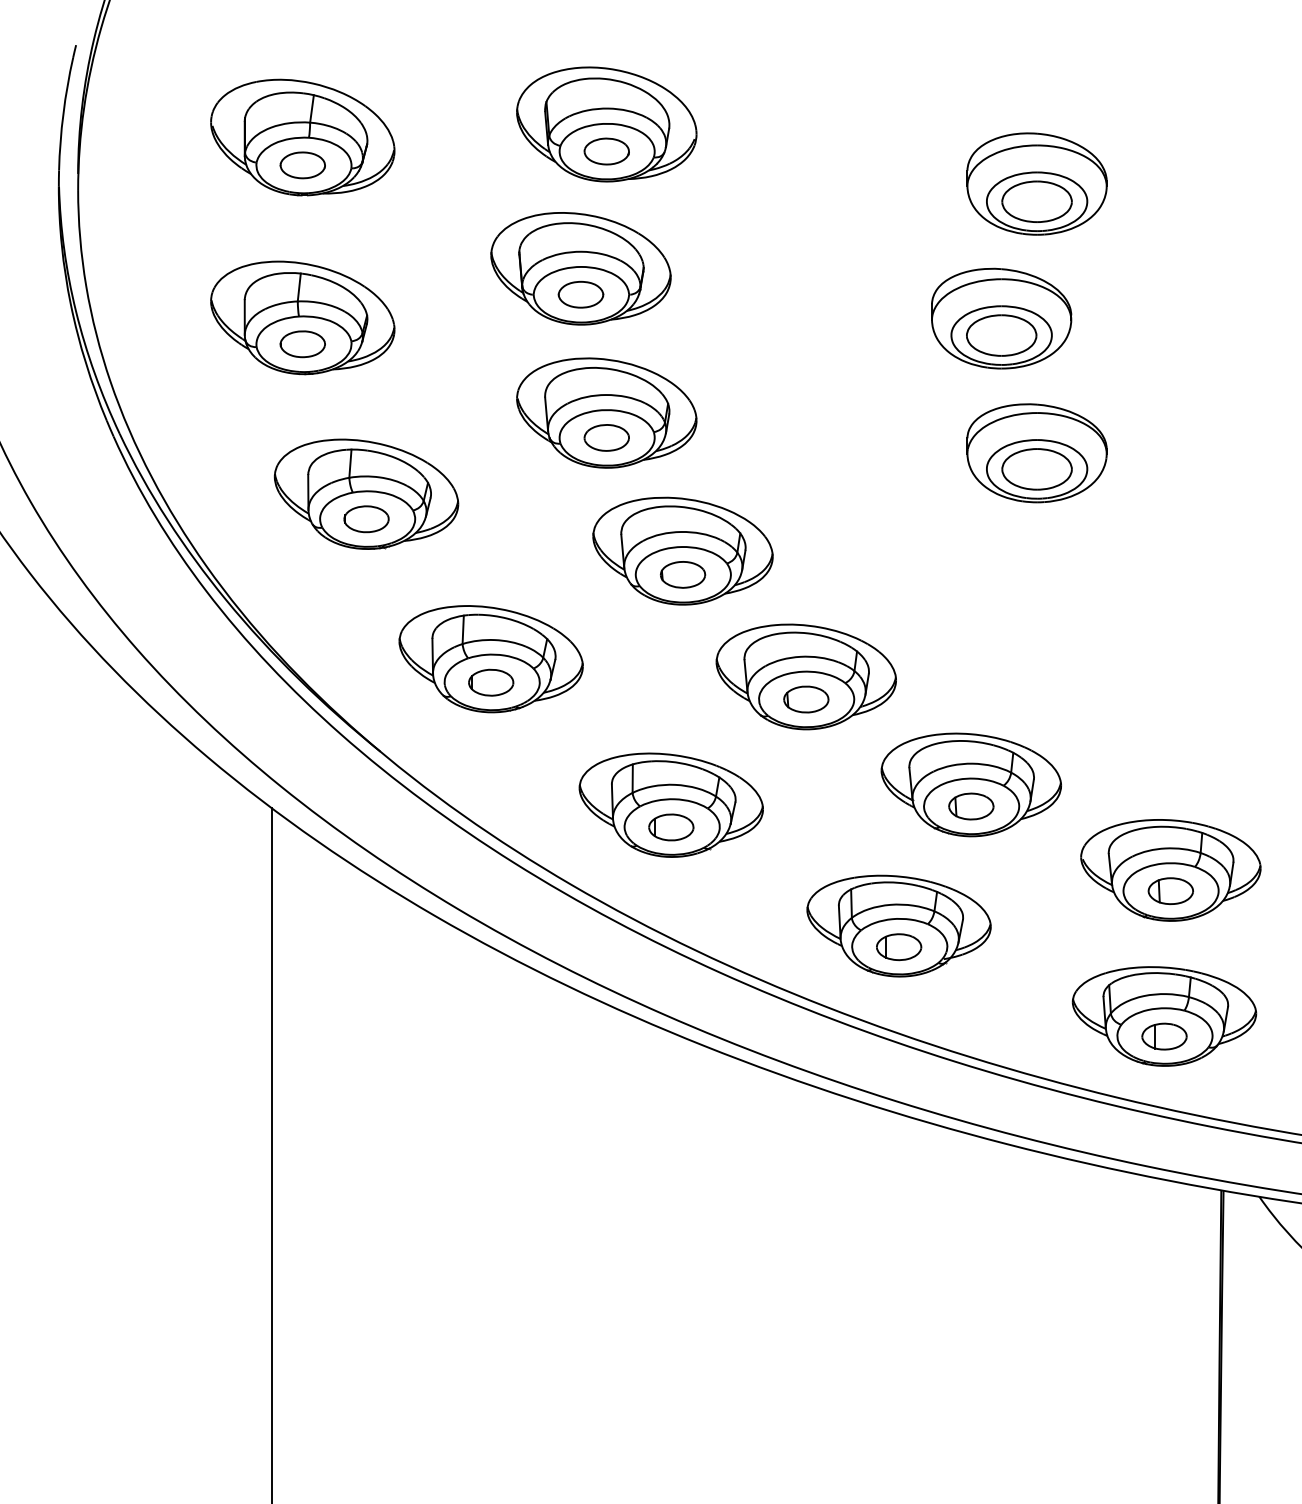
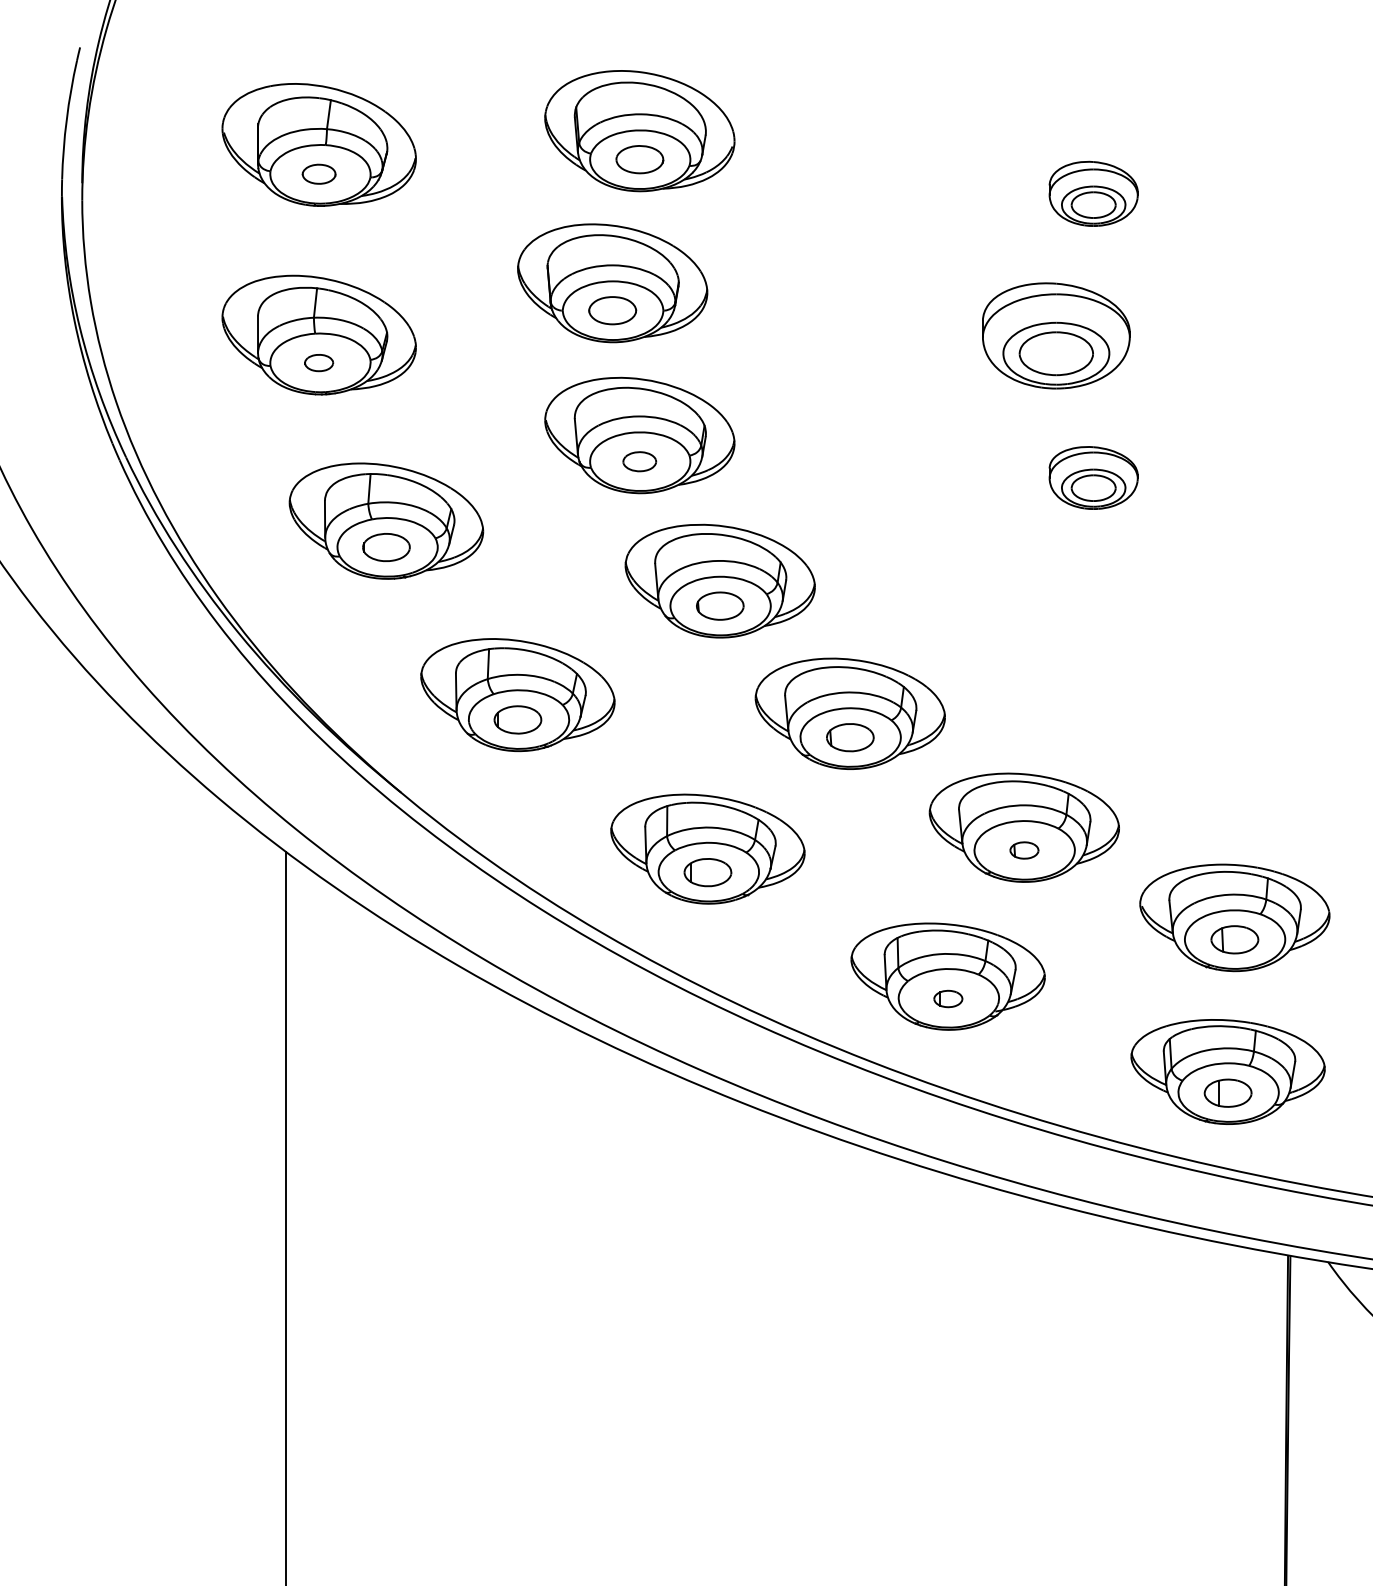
part: (302, 165) -> (318, 174), size x0.7
part: (1036, 183) -> (1093, 193), size x0.6
part: (302, 344) -> (318, 363), size x0.6
part: (606, 437) -> (639, 461), size x0.7
part: (1036, 453) -> (1093, 478), size x0.6
part: (971, 806) -> (1024, 850), size x0.6
part: (899, 947) -> (948, 999), size x0.6

